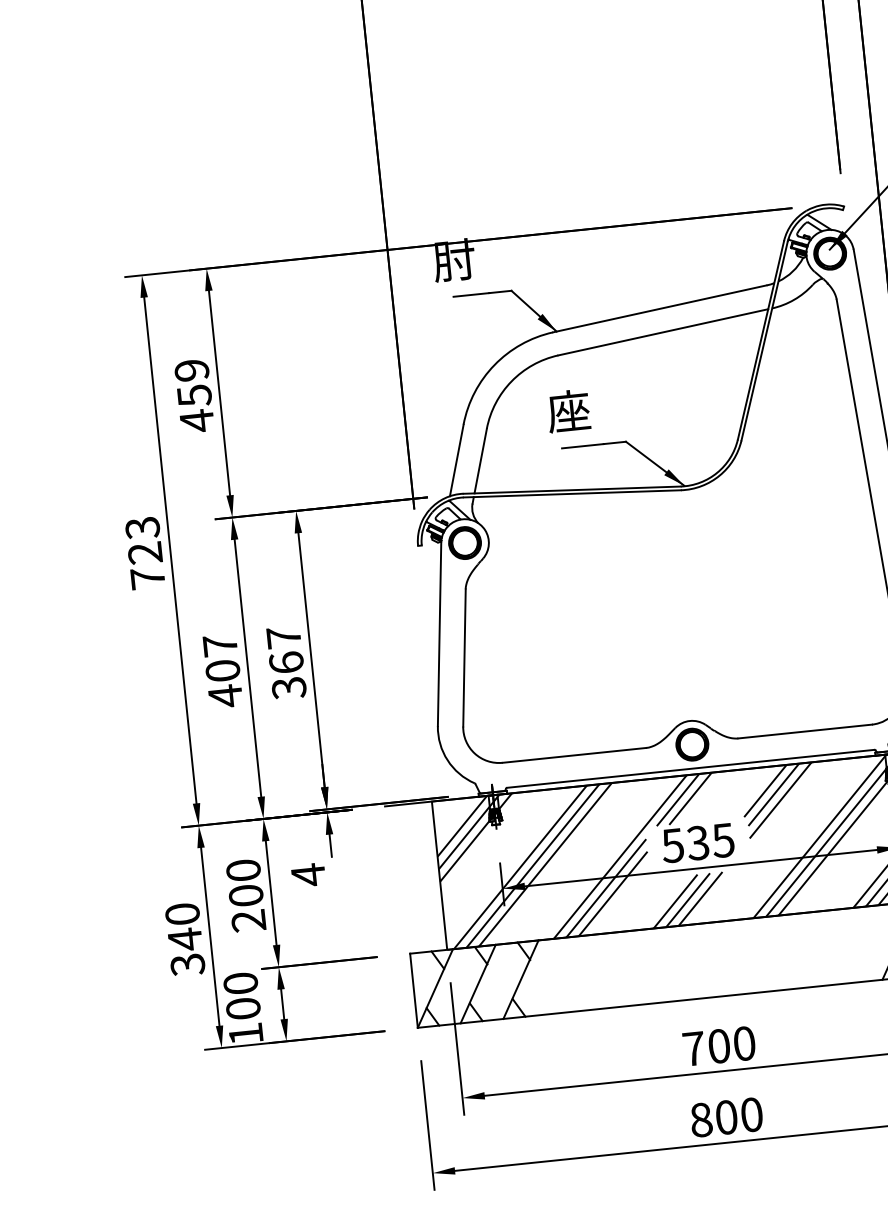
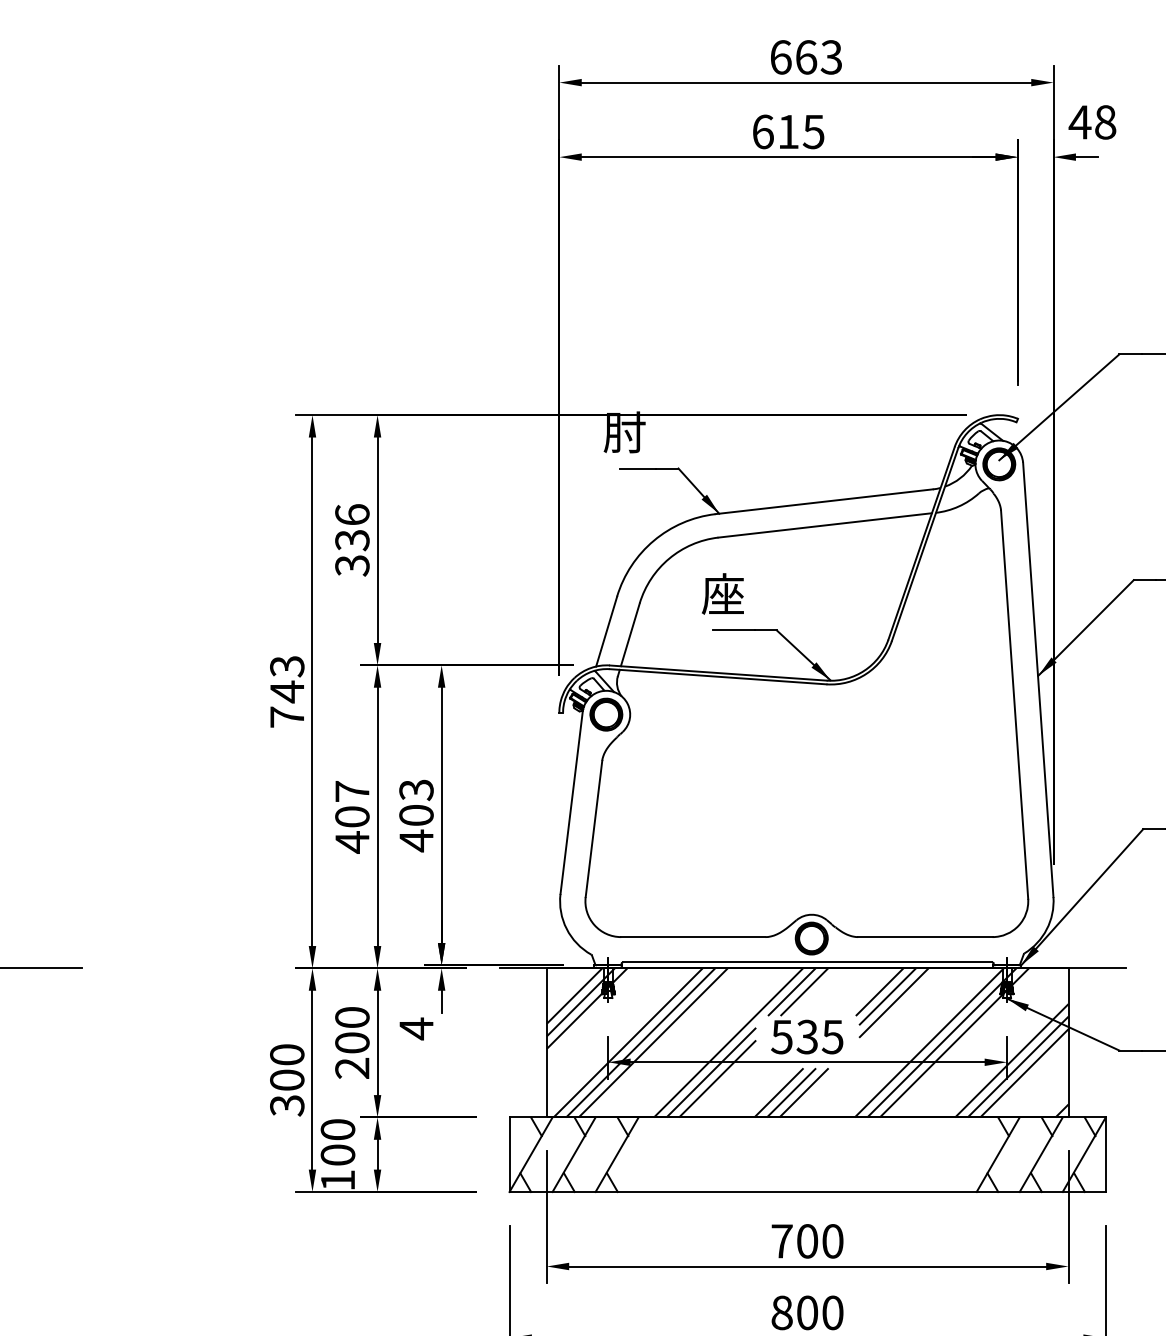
text: (194, 395) -> (352, 540), 459 -> 336
text: (144, 552) -> (286, 691), 723 -> 743
text: (286, 662) -> (416, 815), 367 -> 403
text: (185, 939) -> (287, 1080), 340 -> 300

